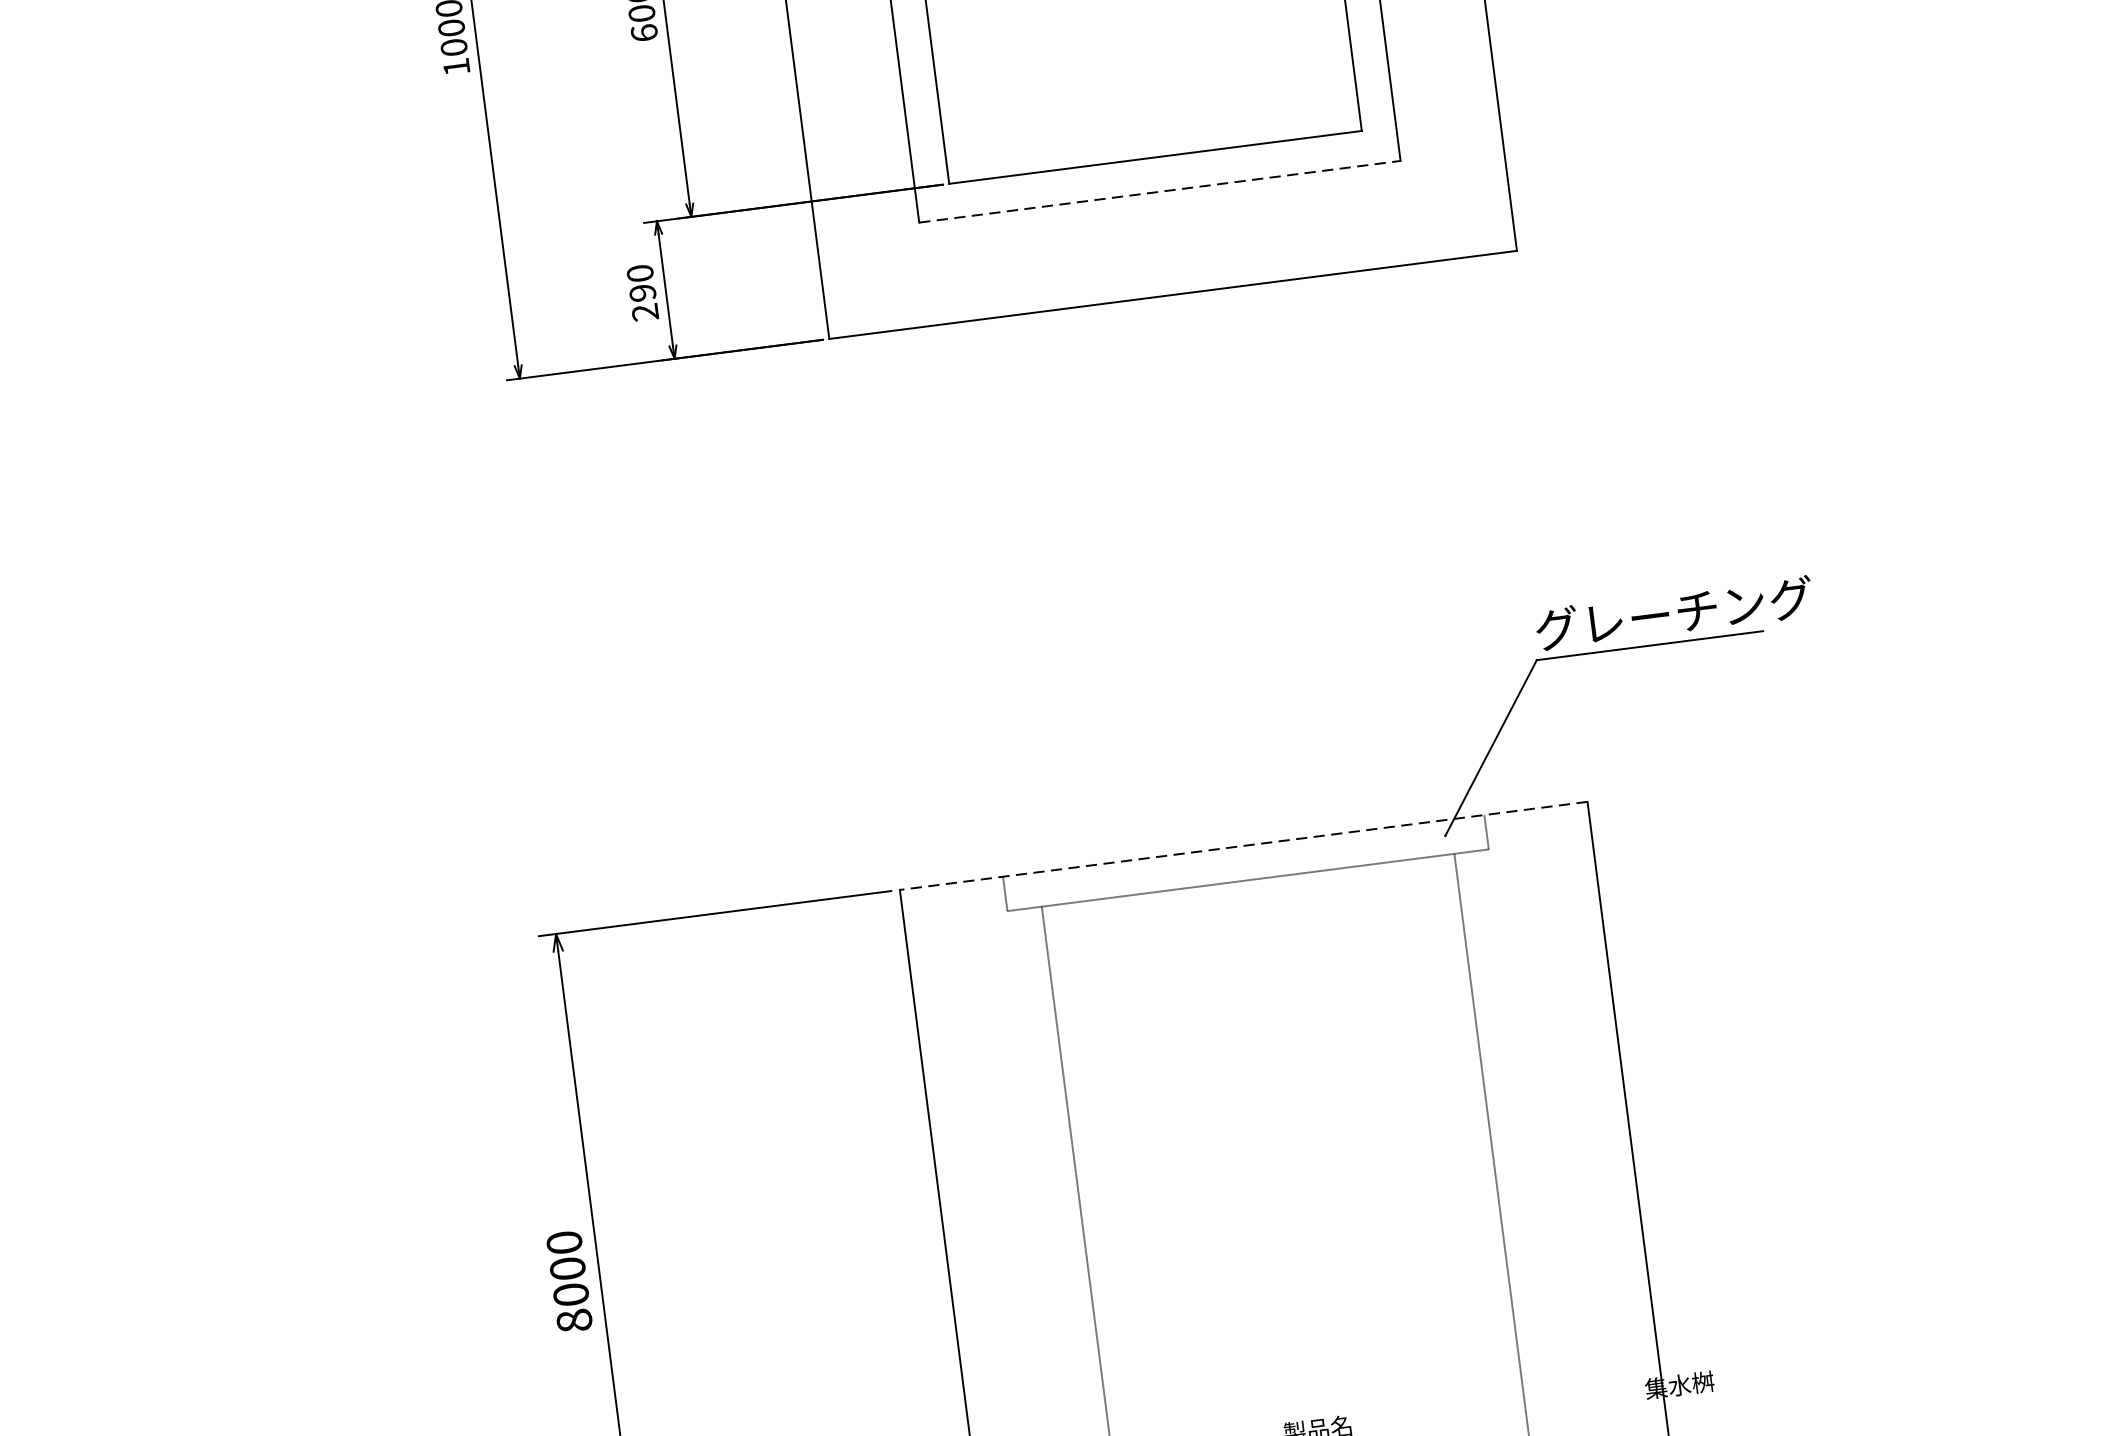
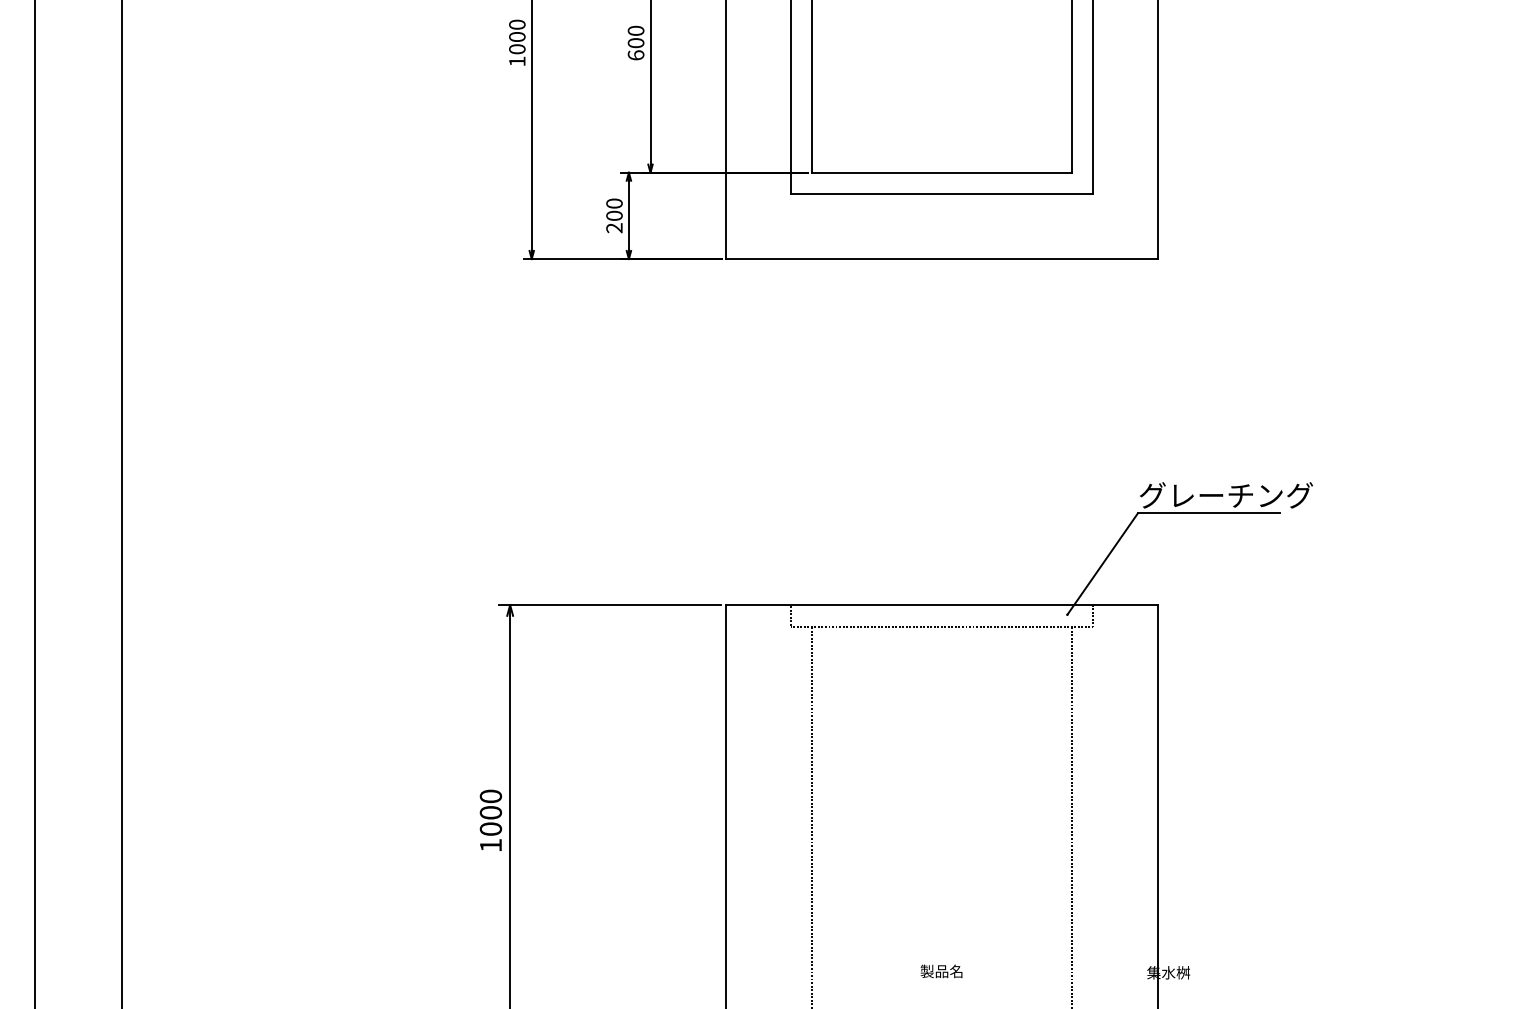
line: (1160, 192) -> (942, 194), dashed -> solid
text: (642, 292) -> (614, 215), 290 -> 200
line: (1244, 846) -> (942, 605), dashed -> solid
text: (573, 1320) -> (490, 845), 8000 -> 1000

